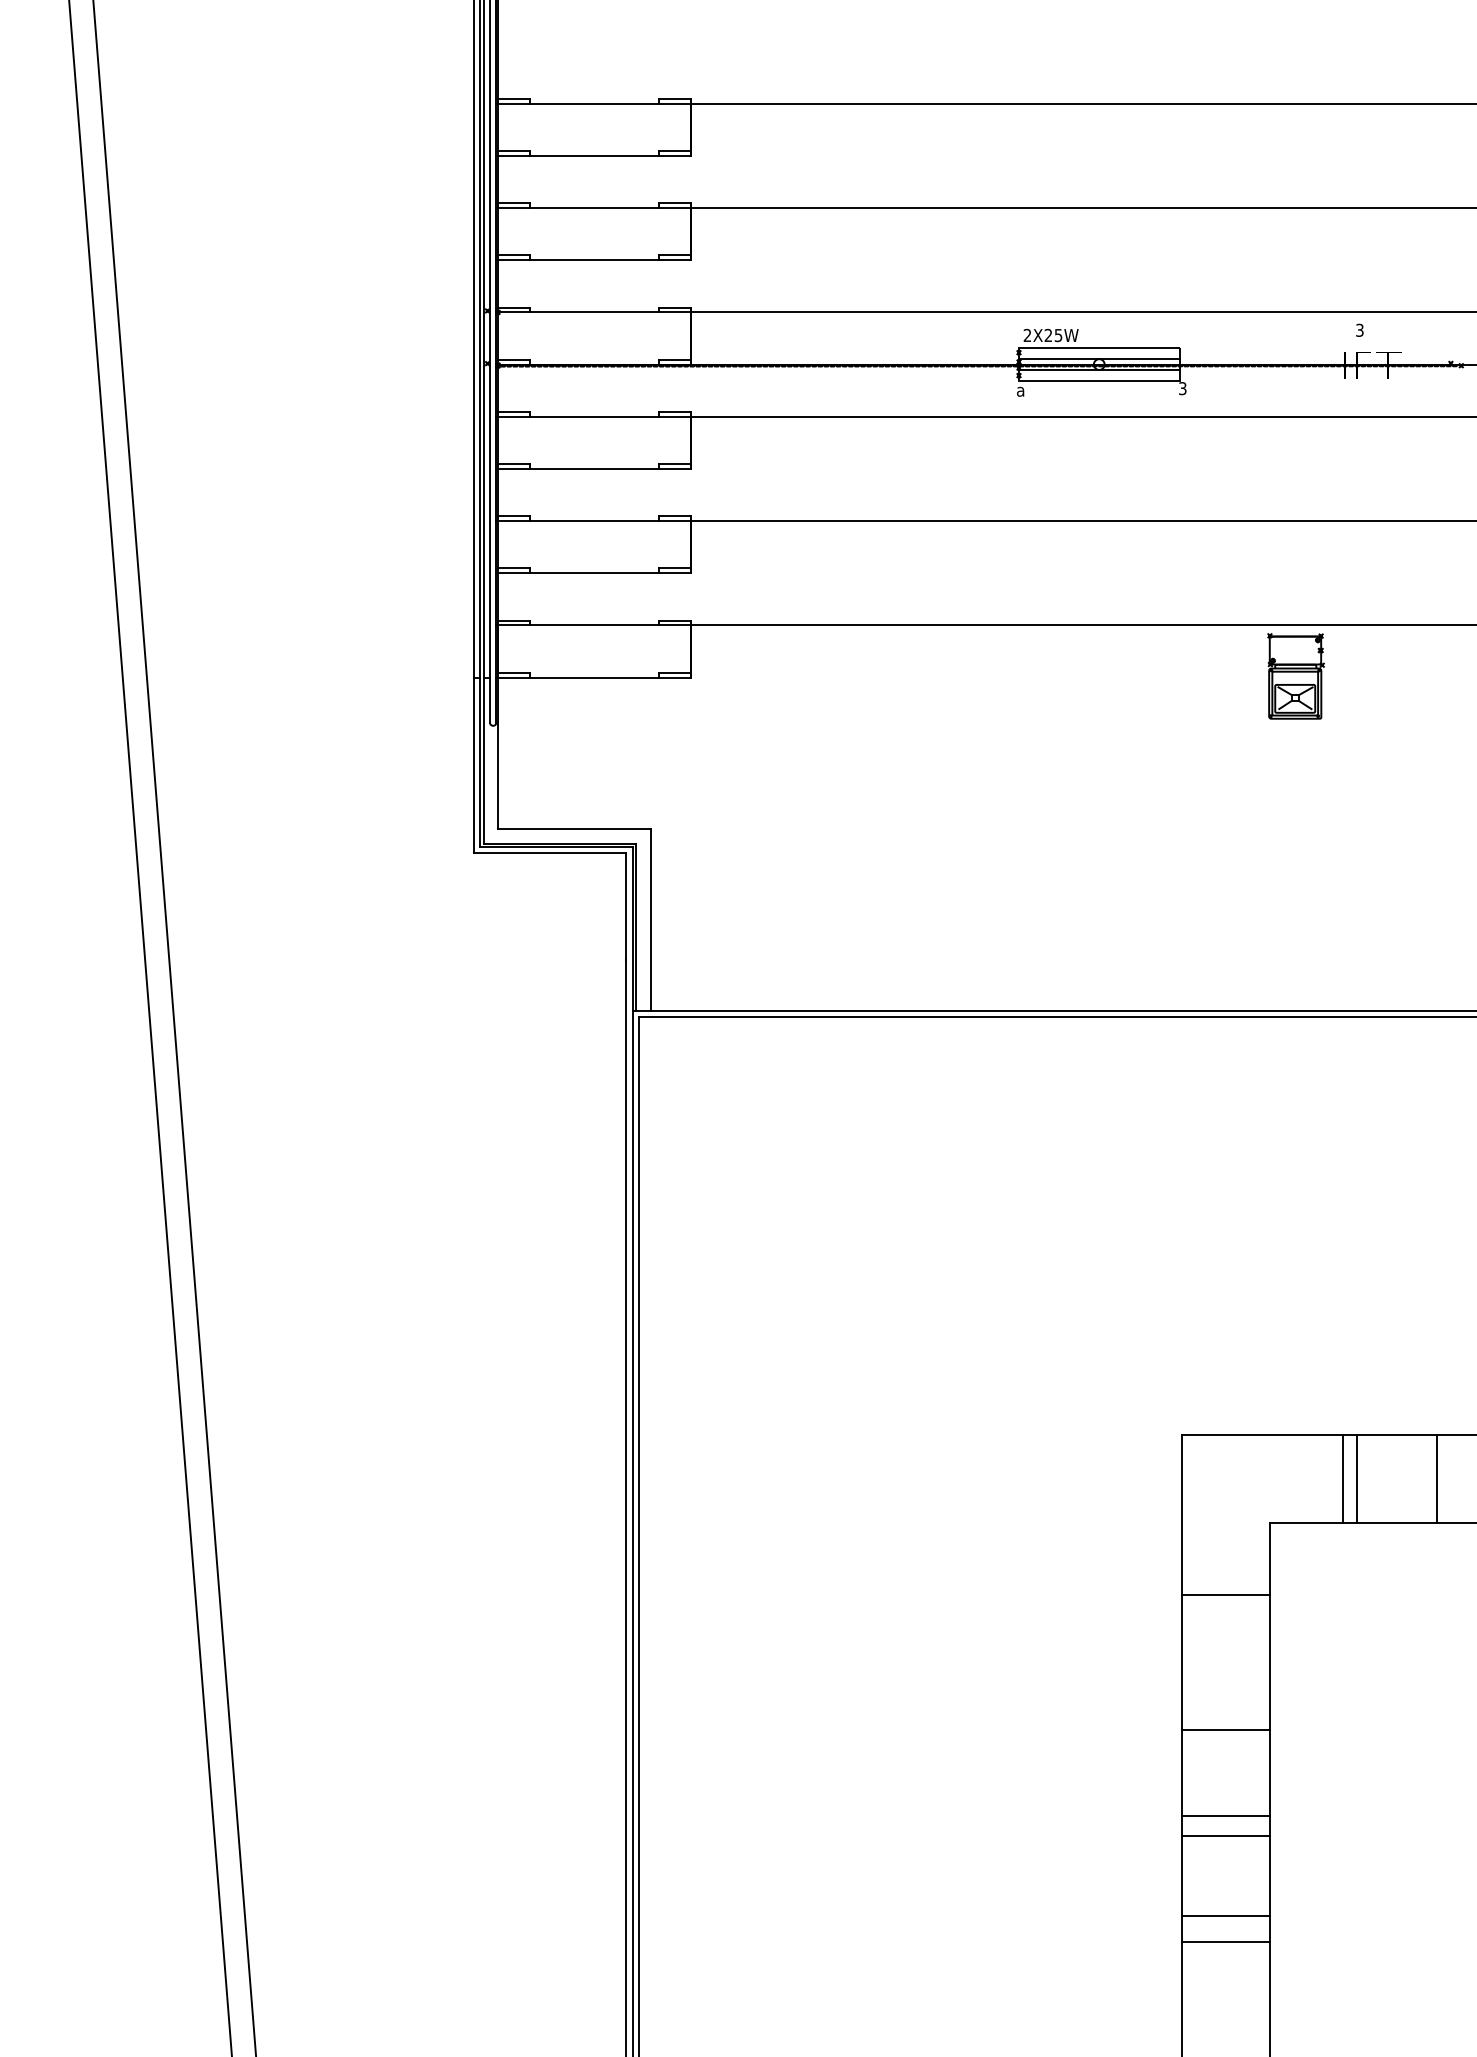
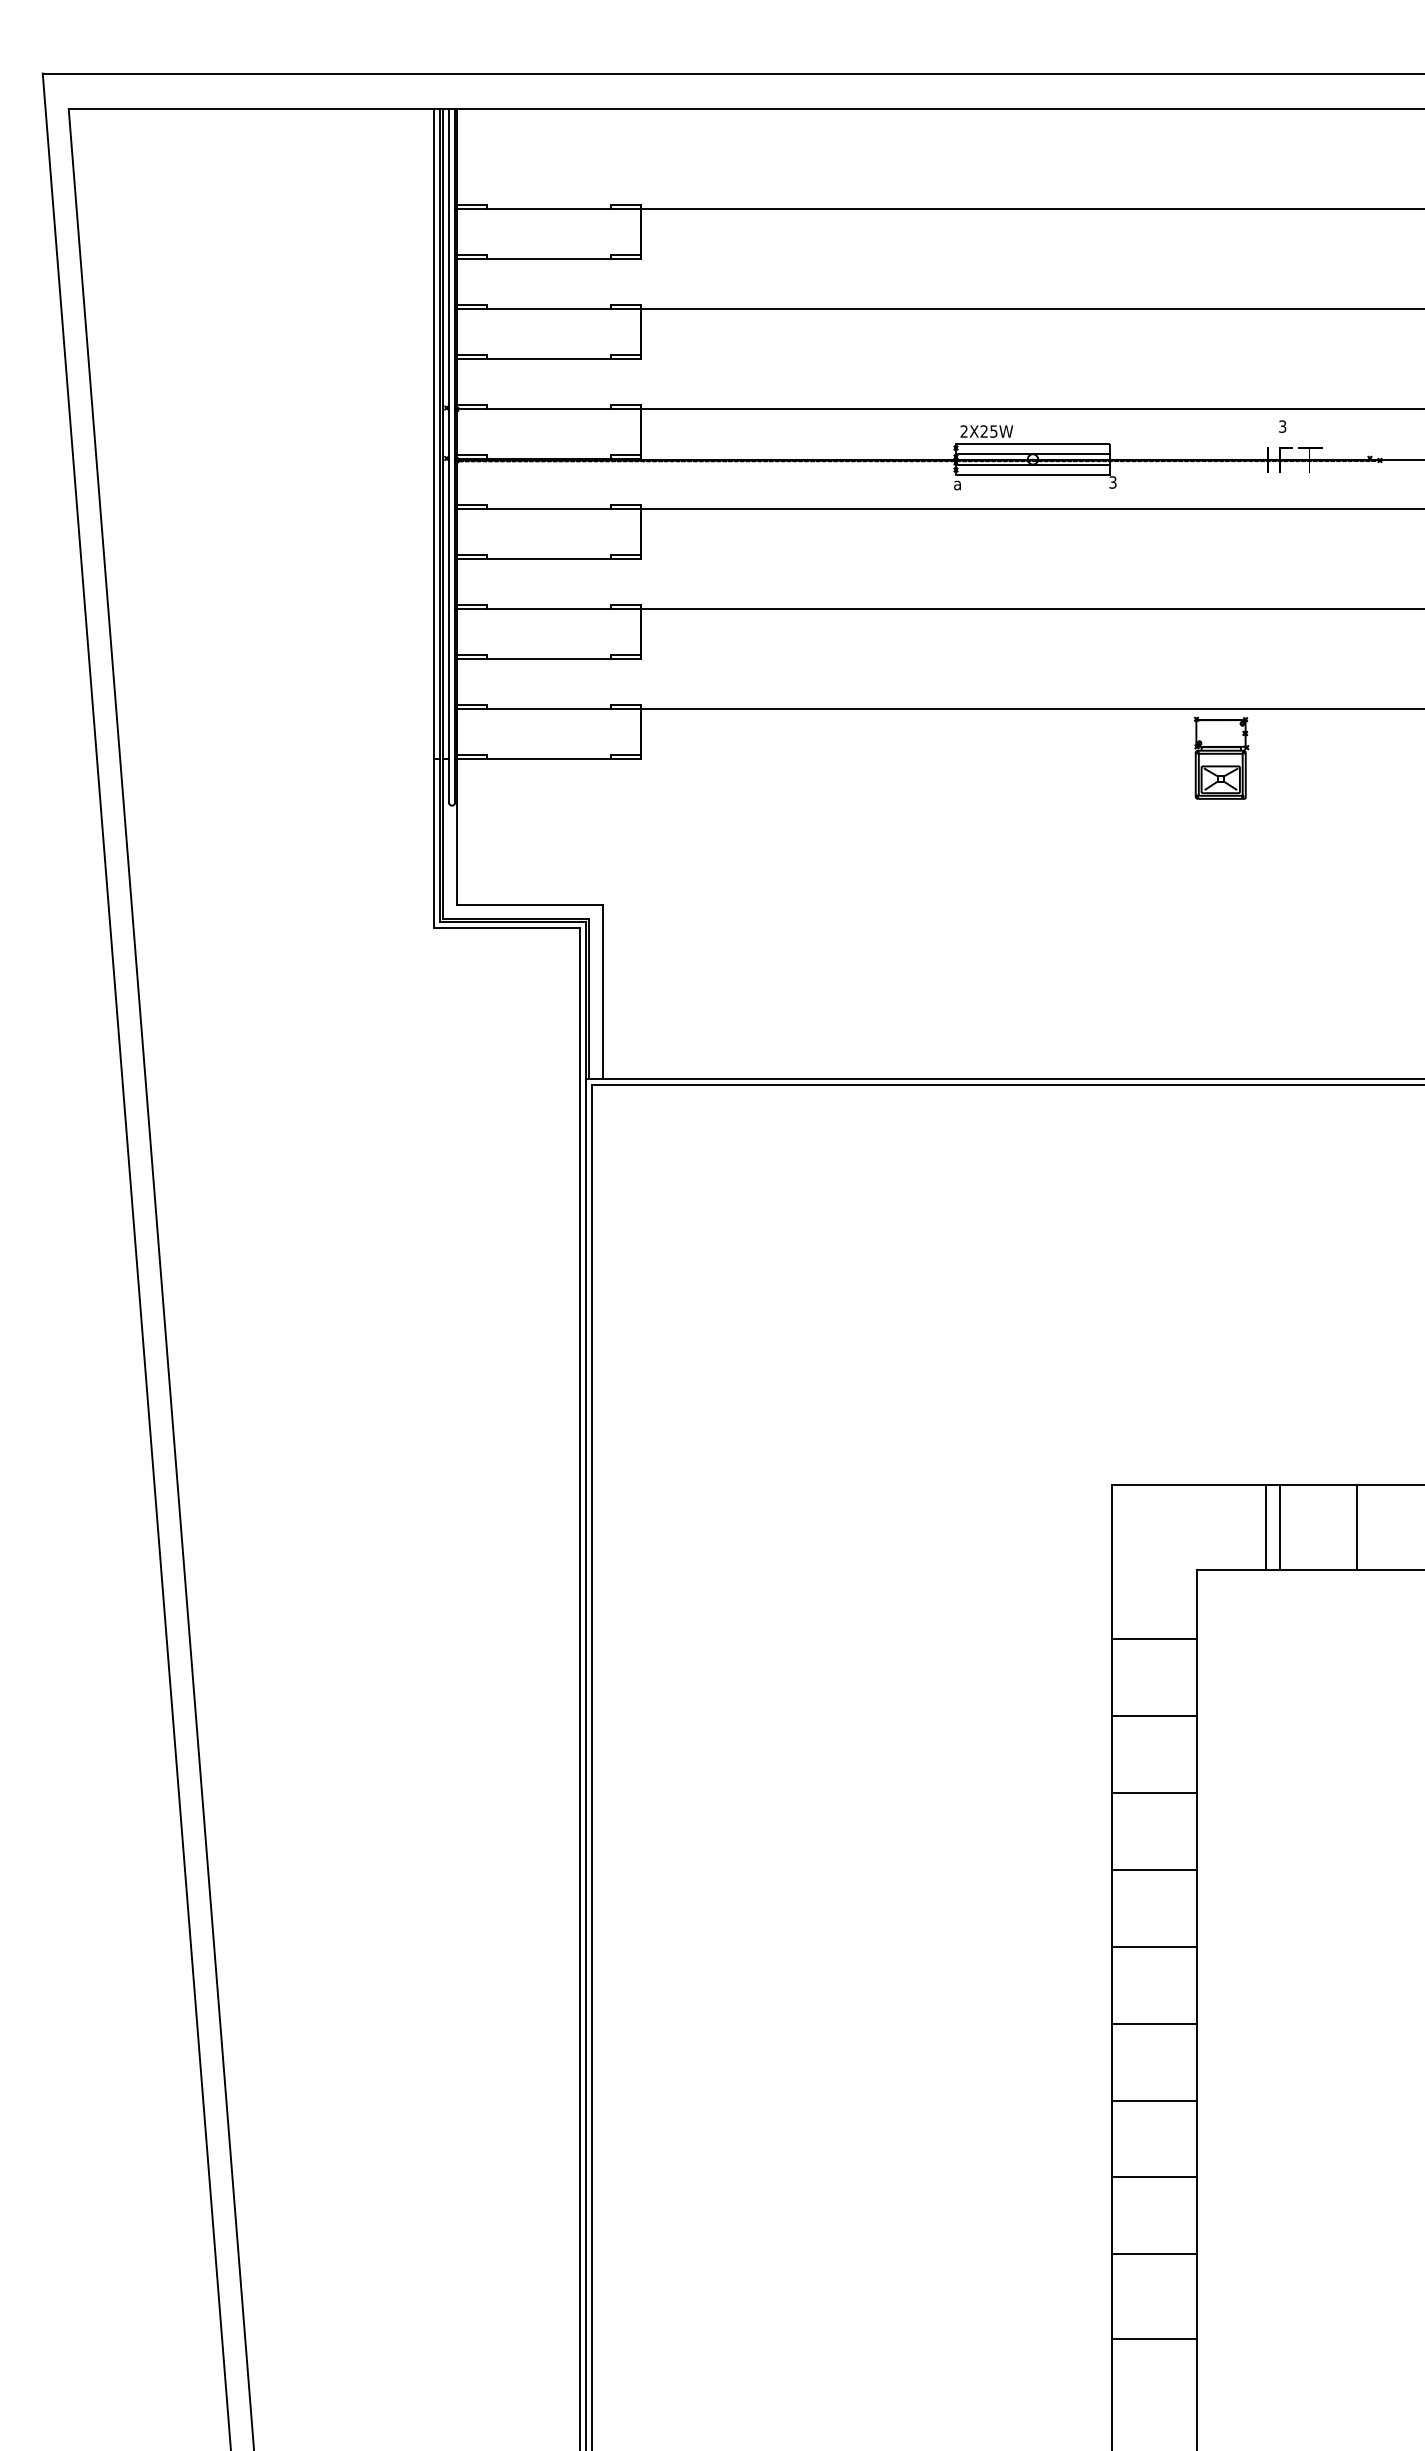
line: (1226, 1729) -> (1154, 1715), moved
line: (1226, 1816) -> (1154, 1792), moved
line: (1226, 1942) -> (1154, 2023), moved

